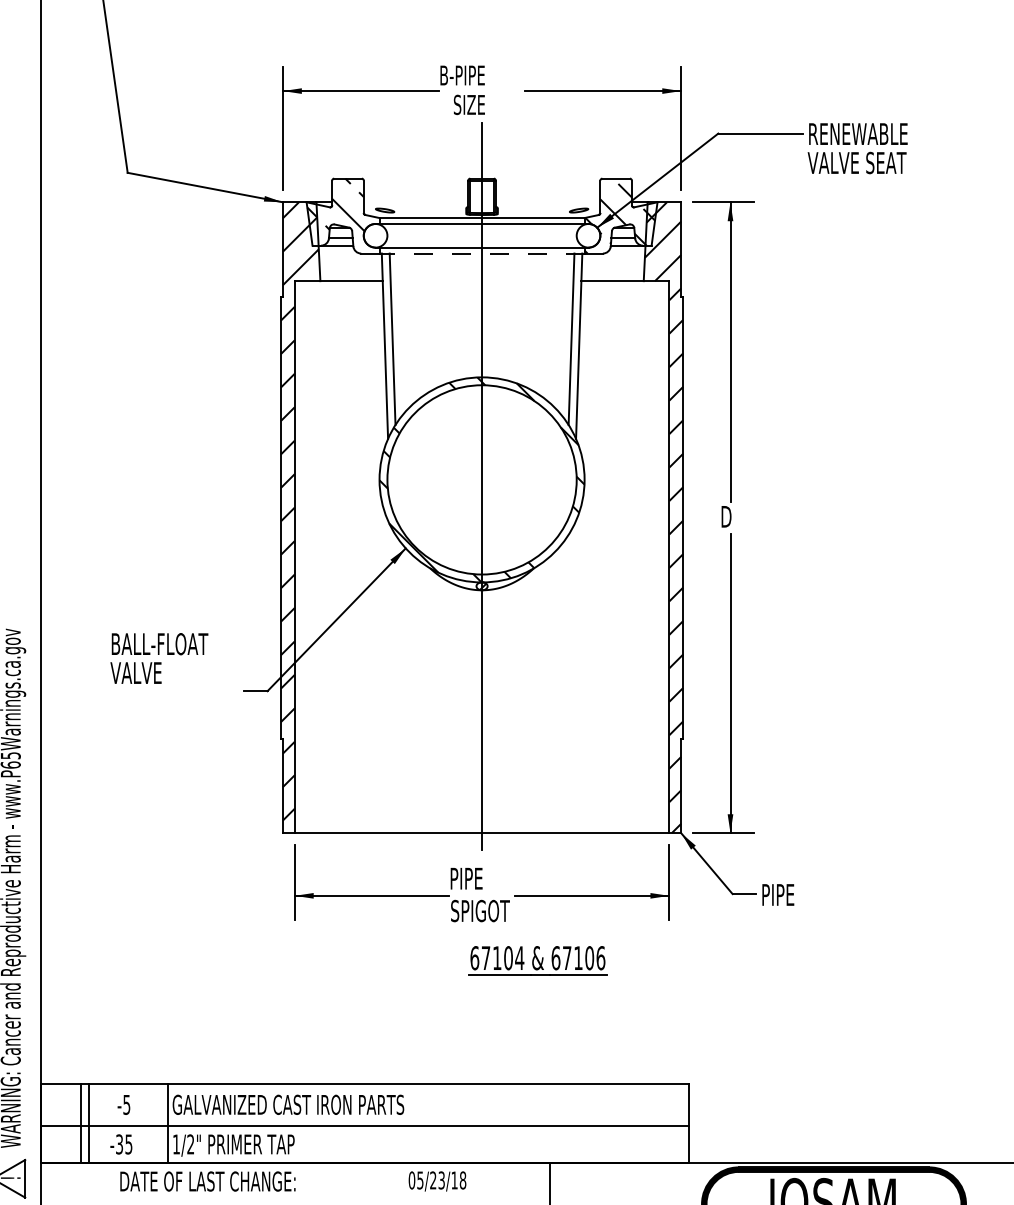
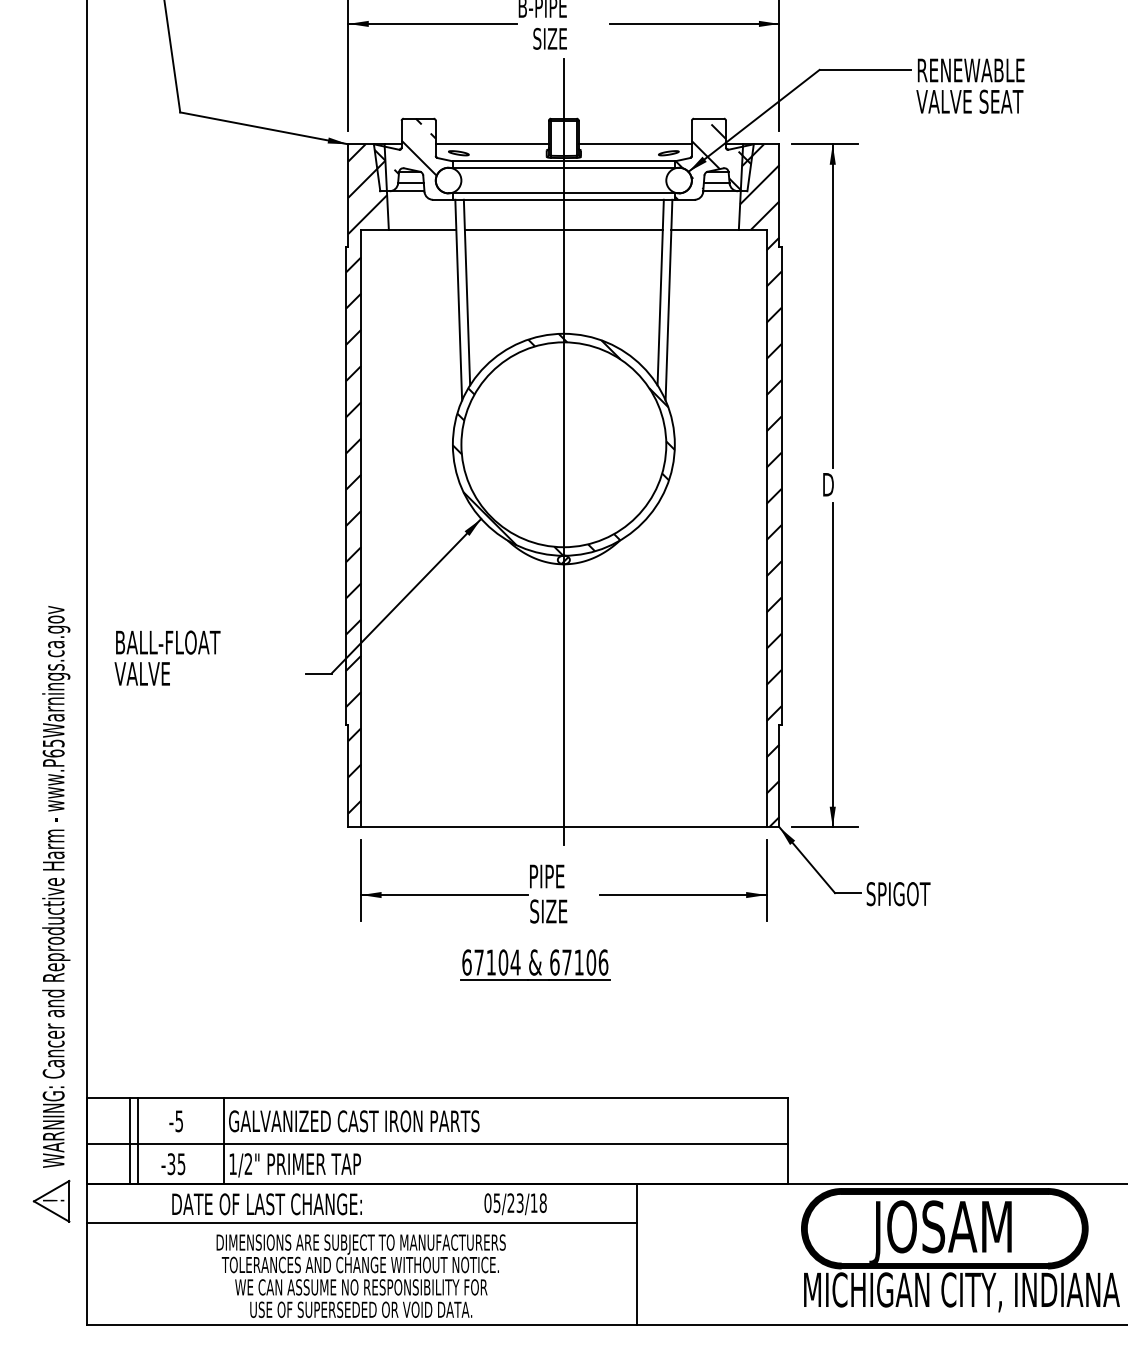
line: (415, 202) -> (491, 144), added
line: (547, 202) -> (634, 144), added
line: (481, 253) -> (563, 199), dashed -> solid
line: (481, 281) -> (563, 229), added
text: (159, 657) -> (167, 657), moved
text: (791, 895) -> (898, 894), PIPE -> SPIGOT
text: (486, 911) -> (568, 911), SPIGOT -> SIZE
part: (538, 960) -> (535, 964), moved
line: (295, 1198) -> (361, 1222), added

